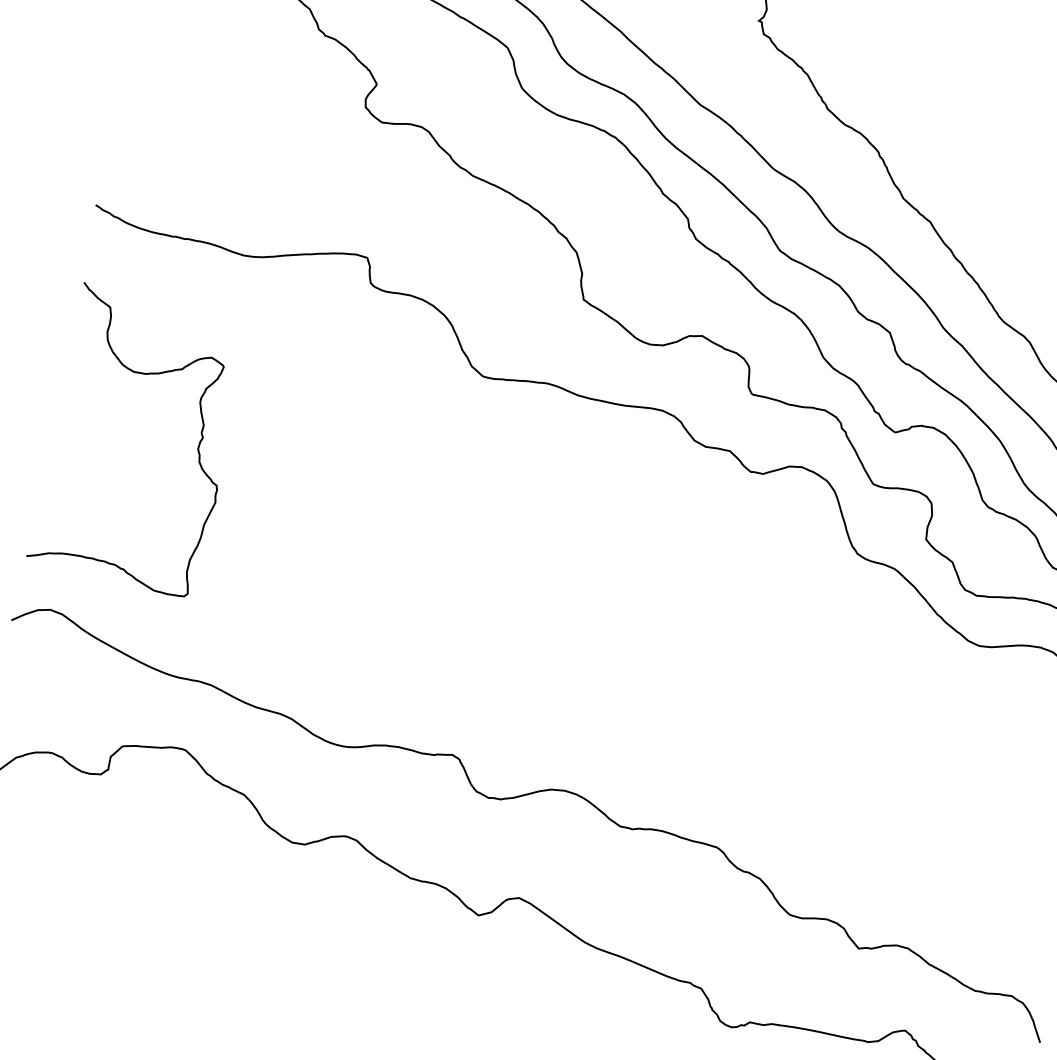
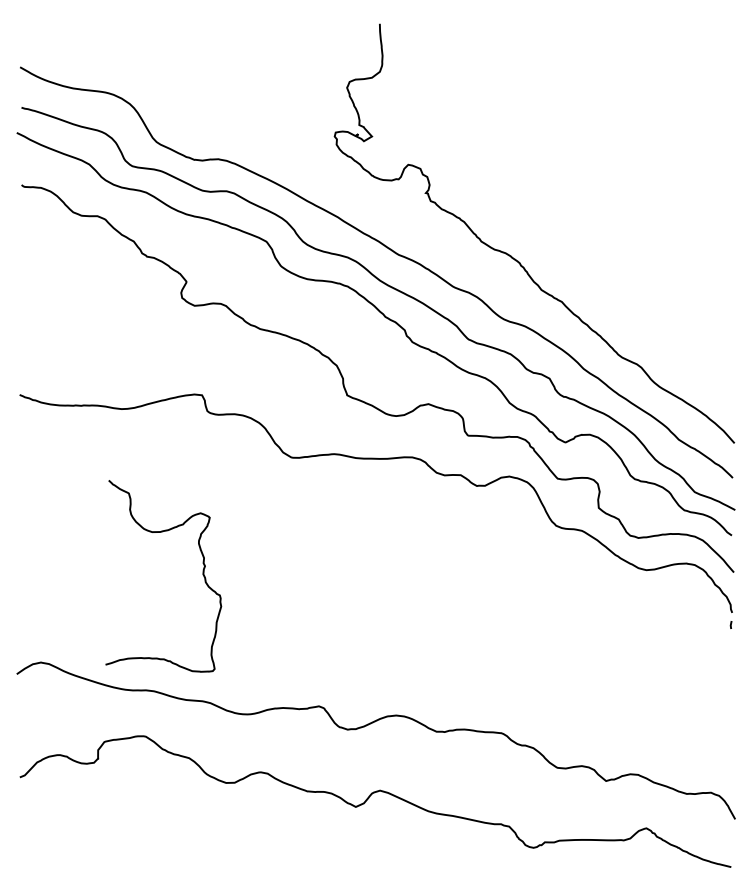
curve: (196, 449) -> (202, 574), moved

